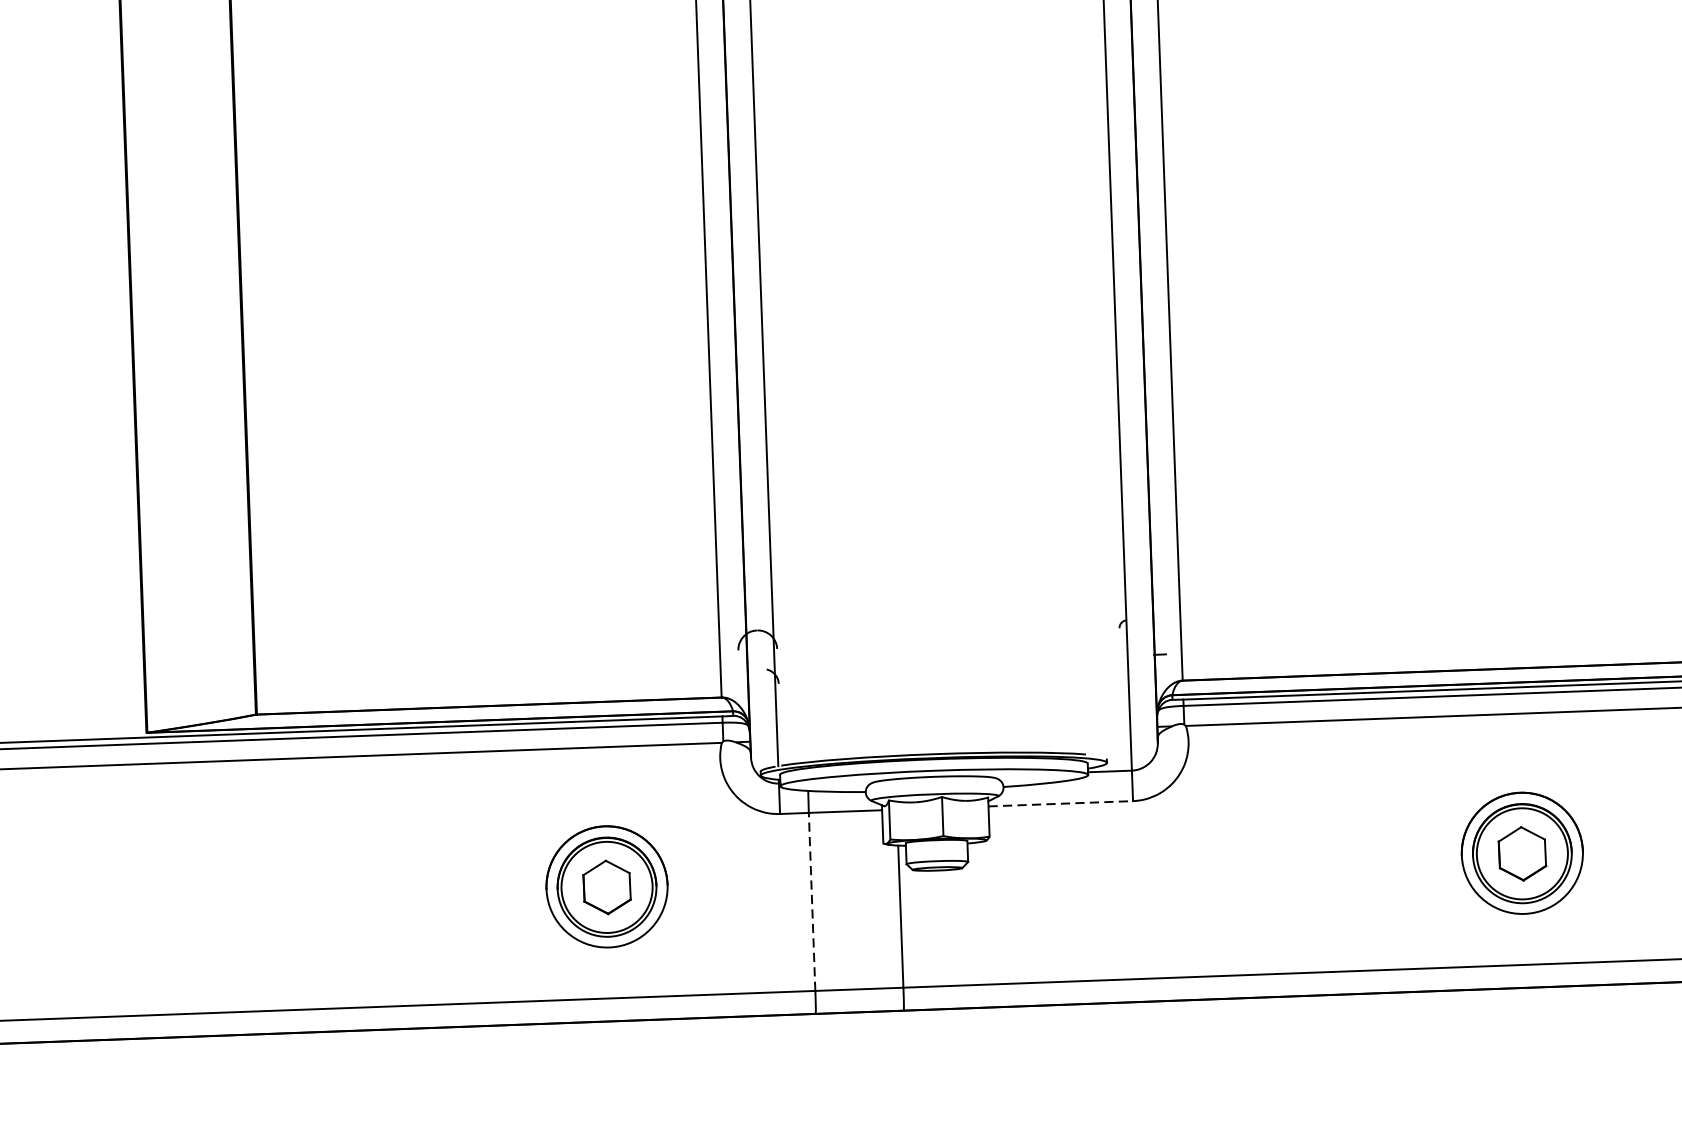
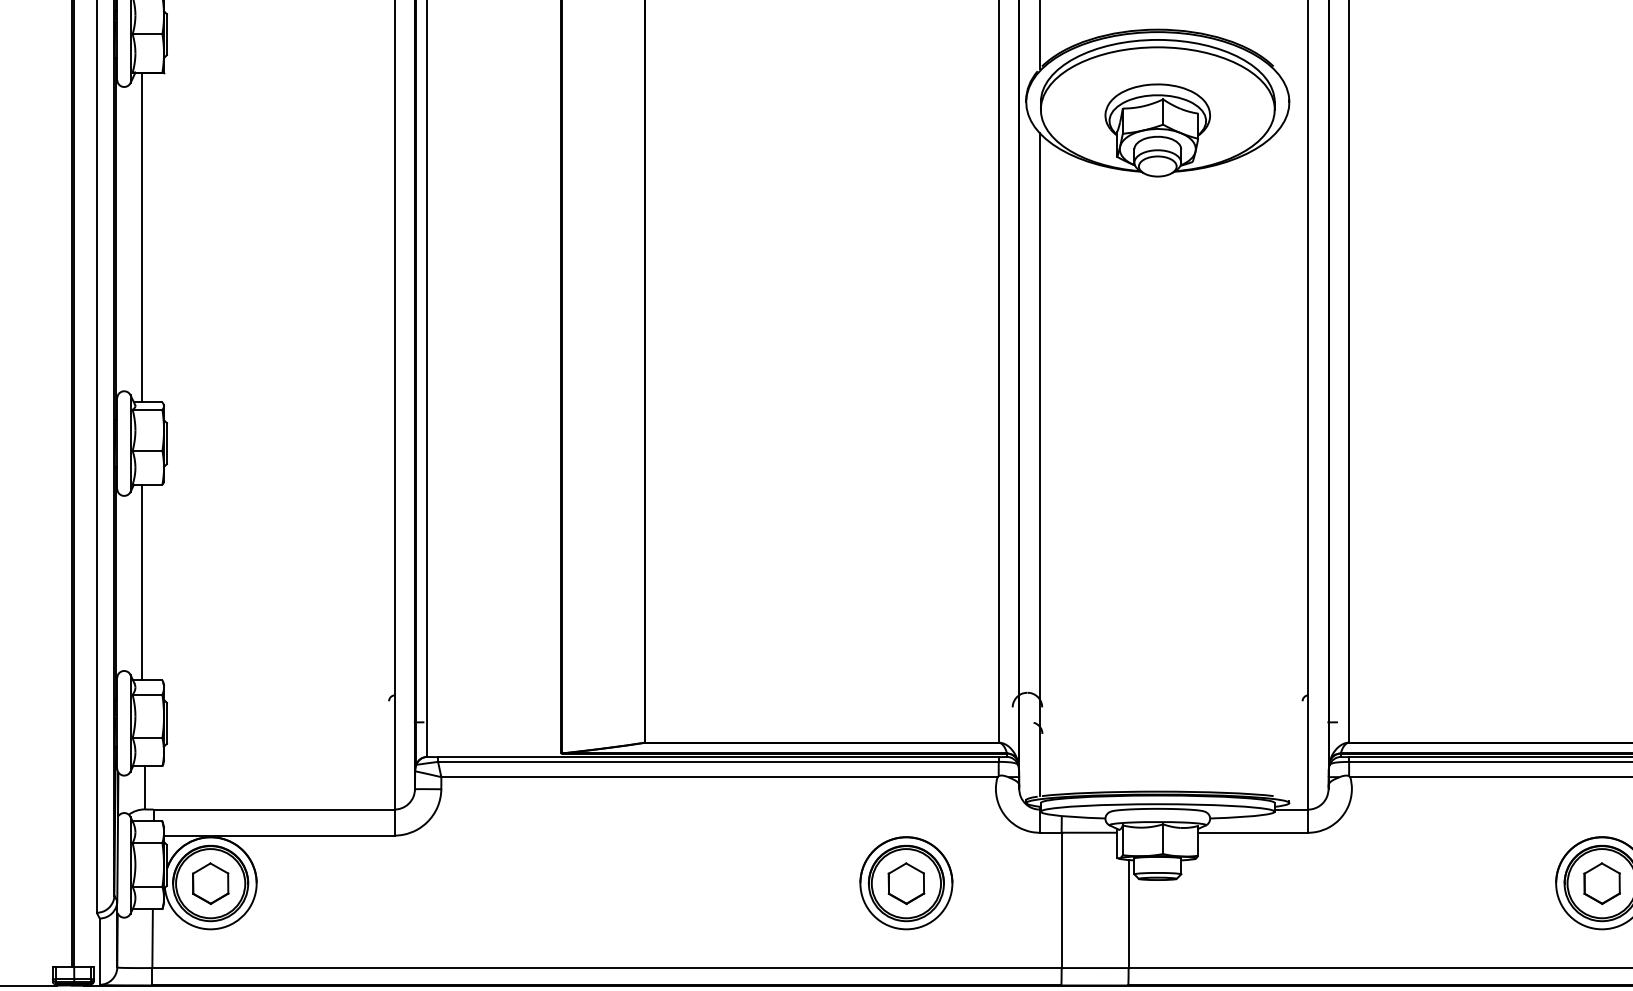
line: (1061, 803) -> (1253, 832), dashed -> solid
line: (811, 902) -> (1061, 900), dashed -> solid

